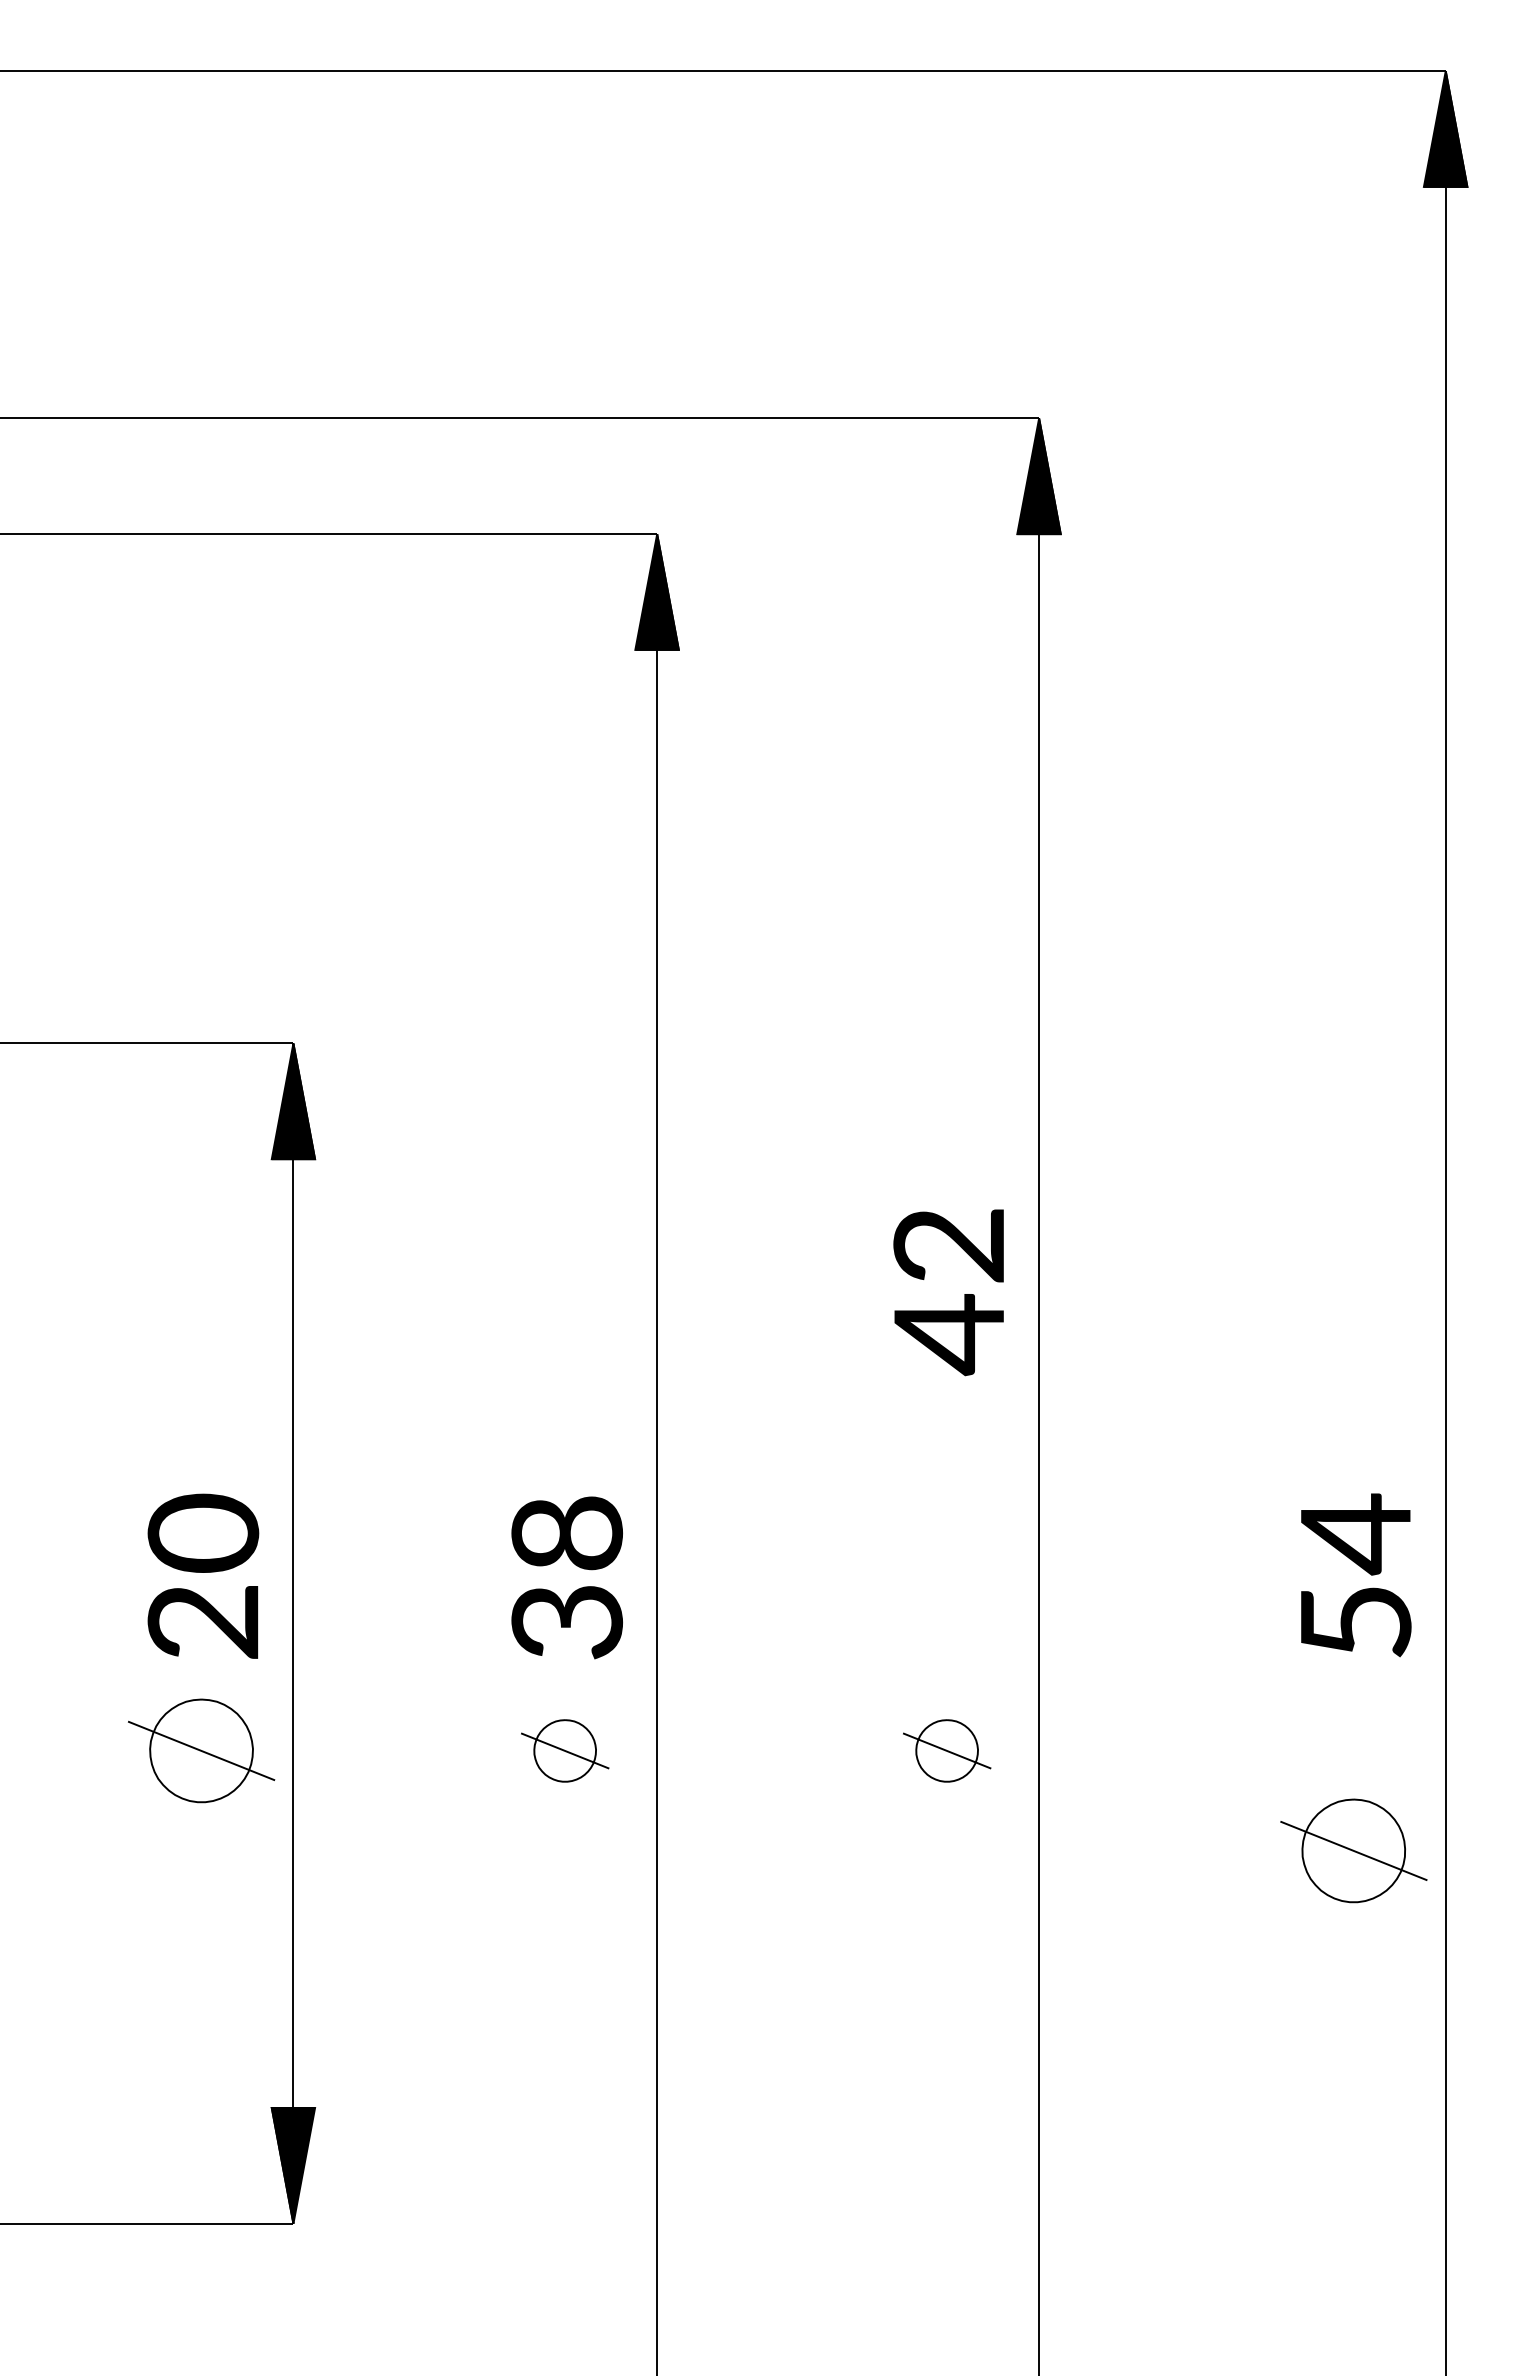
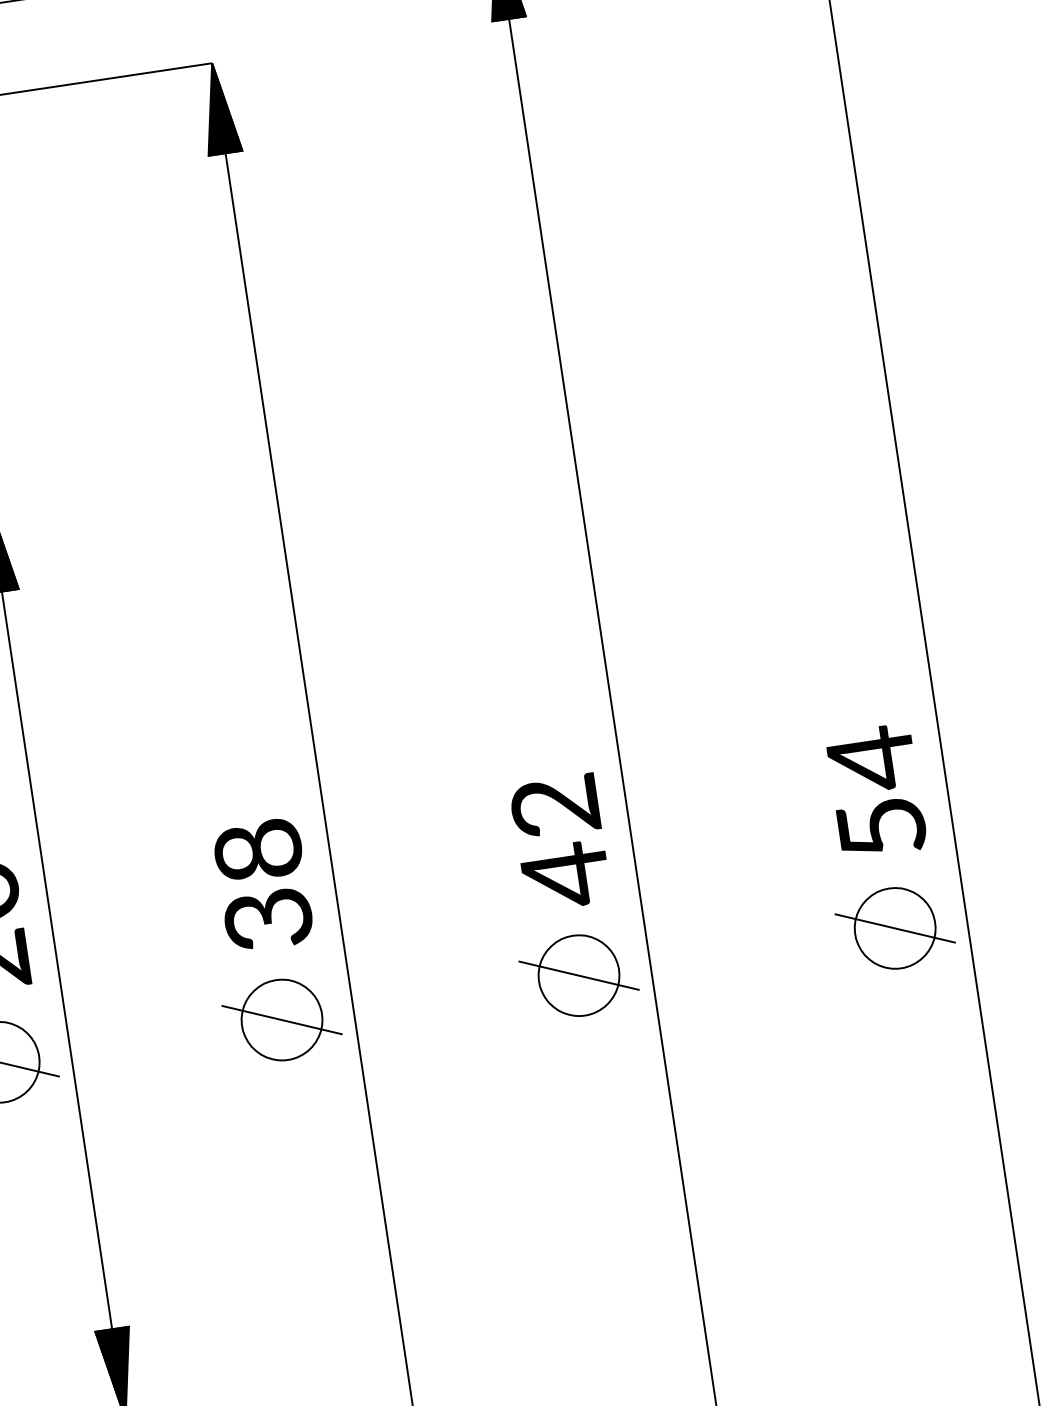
text: (948, 1292) -> (560, 843), moved
part: (564, 1750) -> (281, 1019), size x1.67
part: (946, 1750) -> (578, 975), size x1.67
part: (1353, 1850) -> (894, 928), moved

